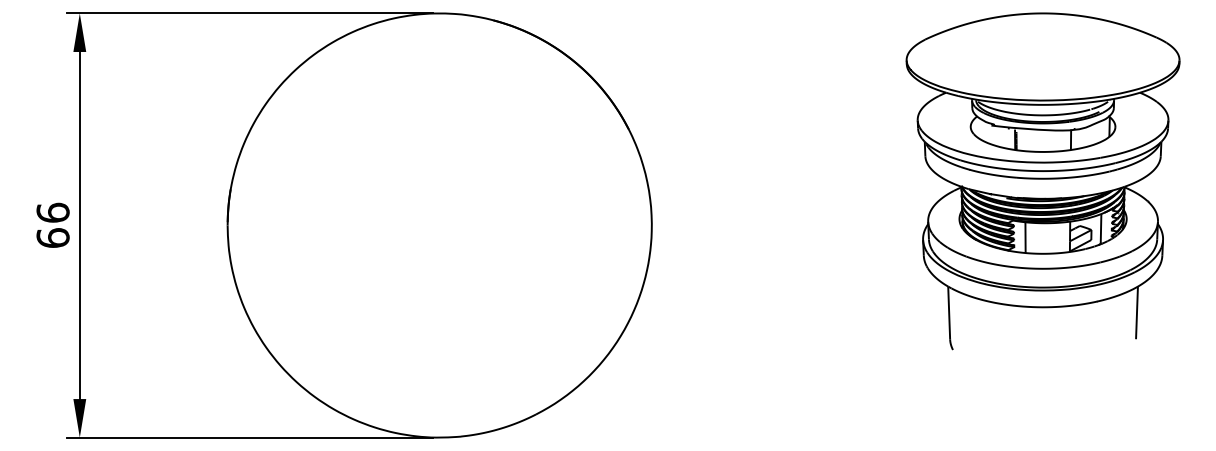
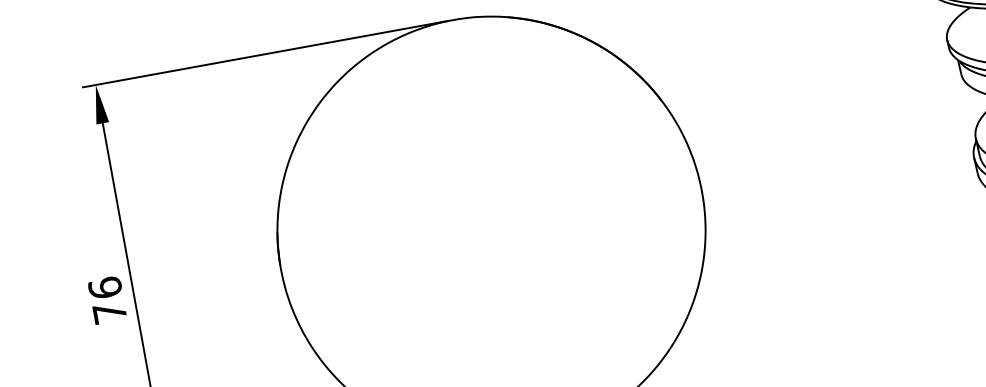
text: (52, 237) -> (109, 312), 66 -> 76

